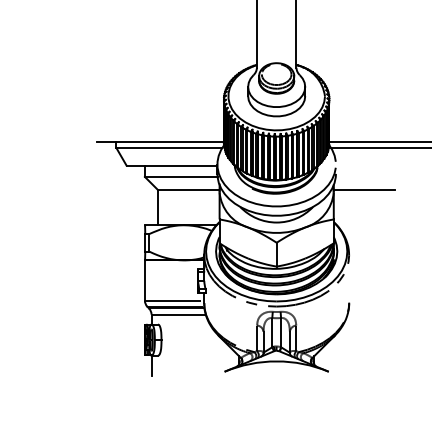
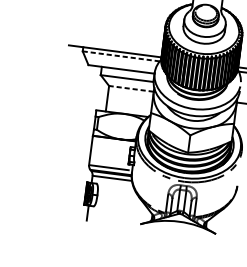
line: (169, 147) -> (121, 56), solid -> dashed
line: (188, 190) -> (131, 89), solid -> dashed

